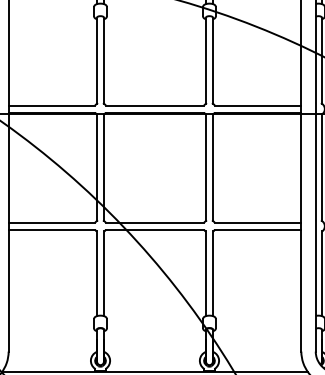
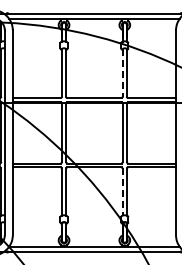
line: (205, 61) -> (122, 73), solid -> dashed
line: (205, 272) -> (122, 191), solid -> dashed

